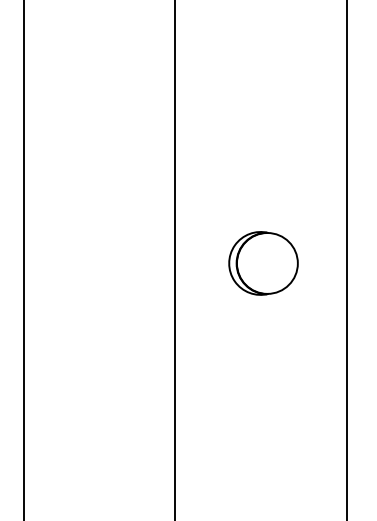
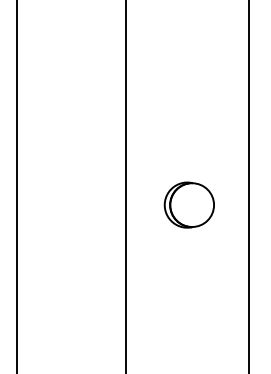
part: (262, 262) -> (188, 204), moved

